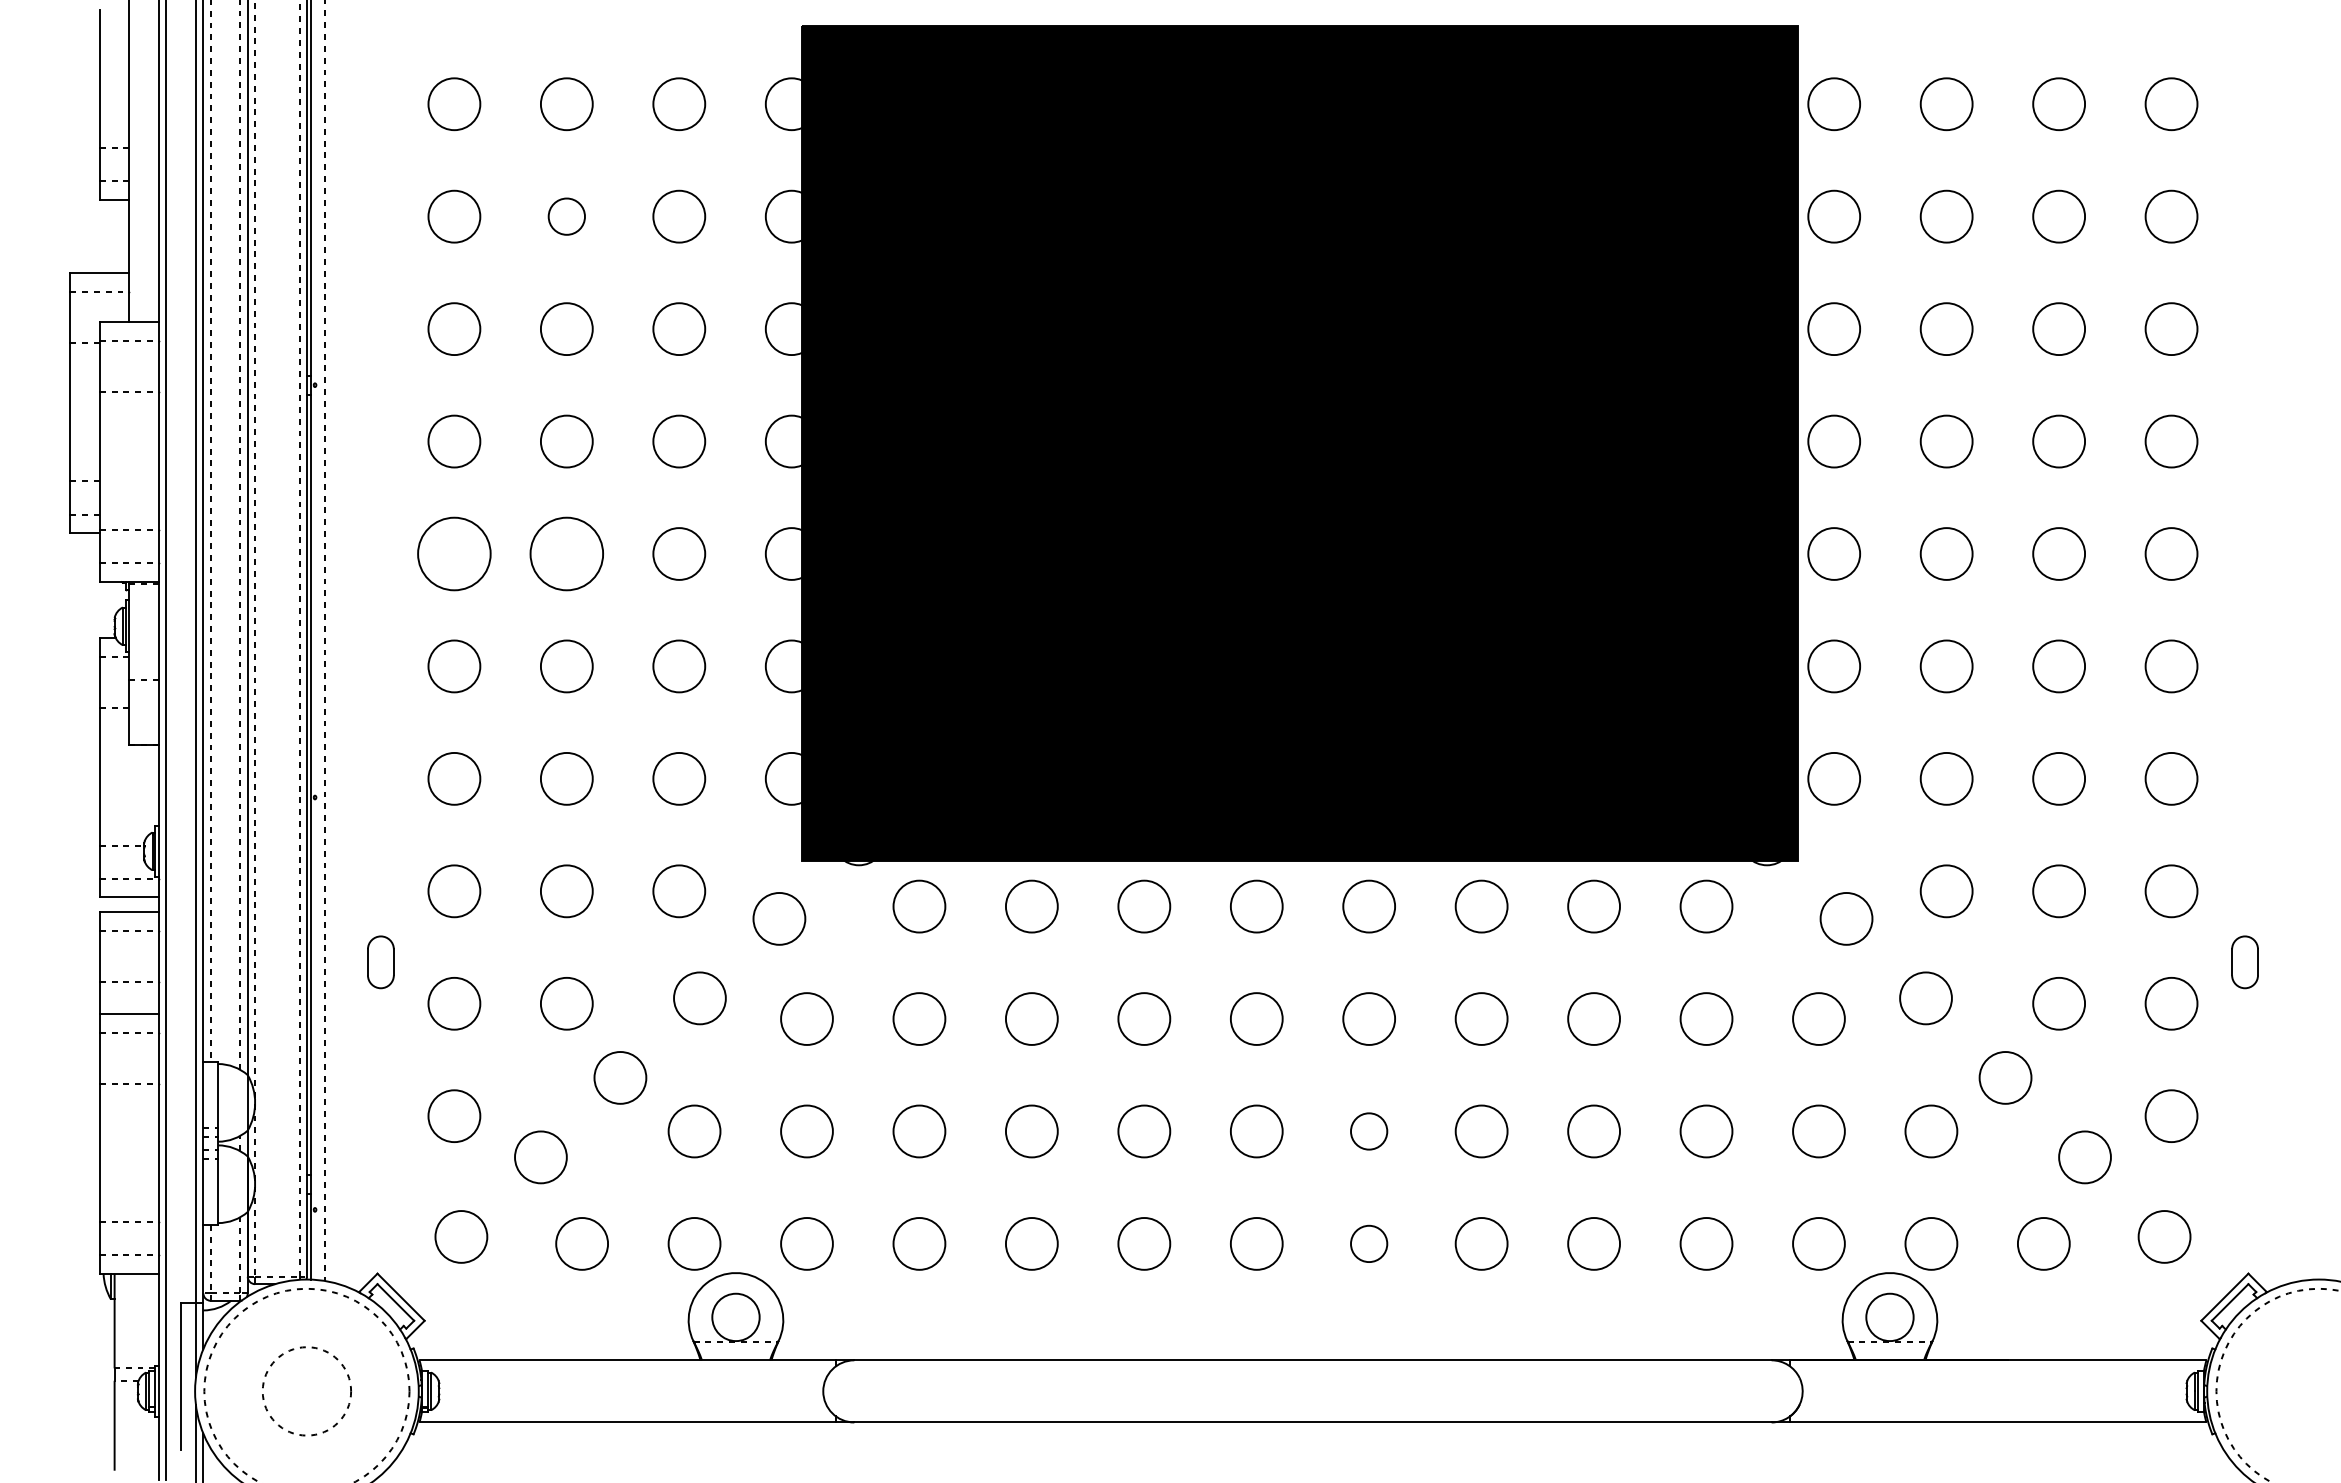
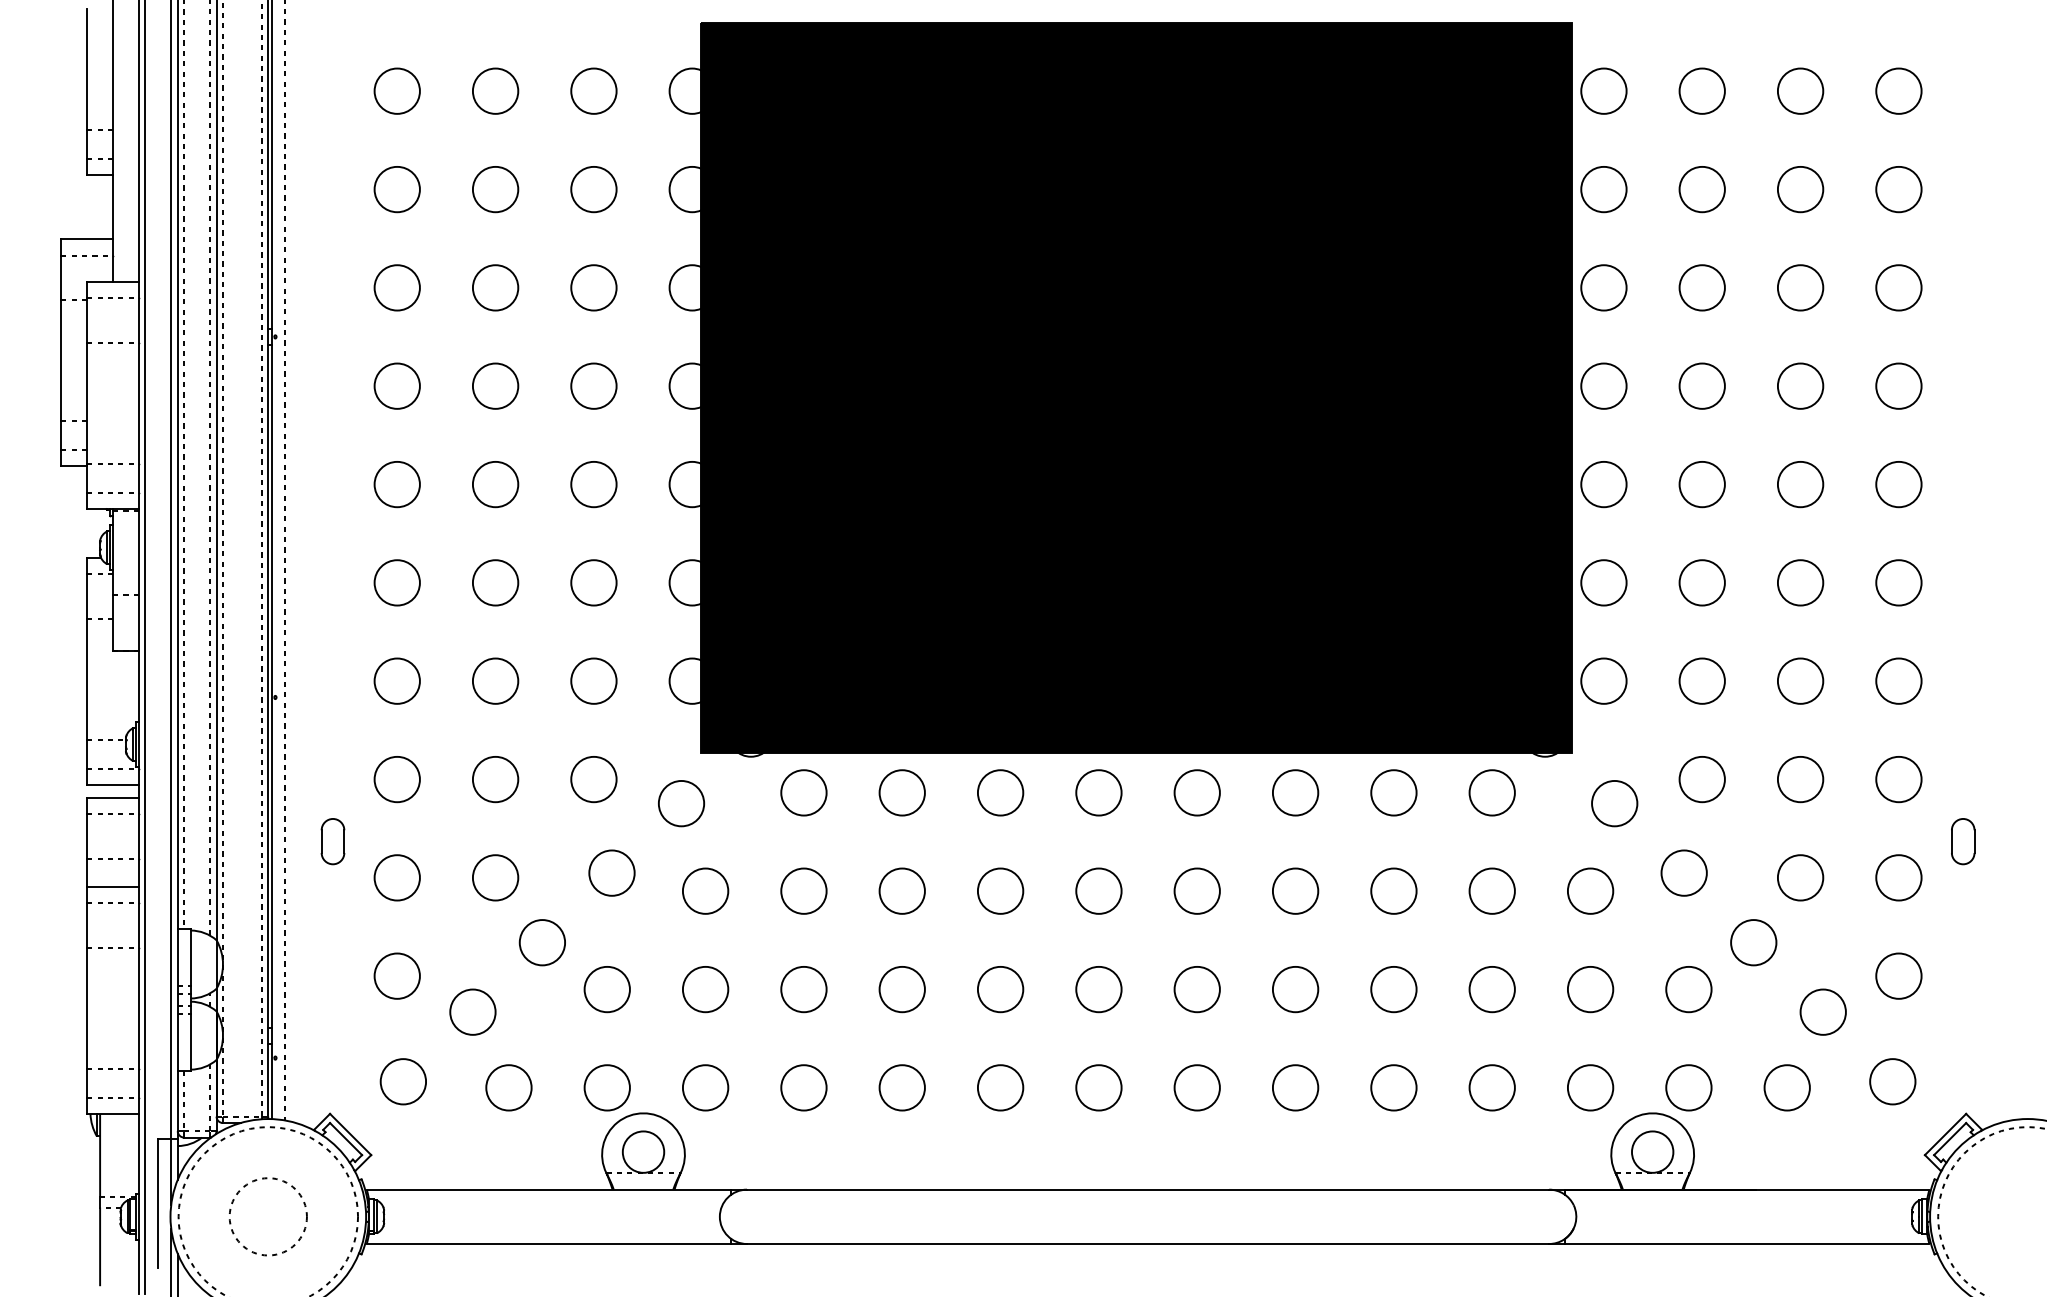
circle: (566, 216) -> (495, 189), size x1.43
circle: (454, 553) -> (397, 484), size x0.71
circle: (566, 553) -> (495, 484), size x0.71
circle: (1368, 1131) -> (1196, 989), size x1.43
circle: (1368, 1243) -> (1196, 1087), size x1.43

